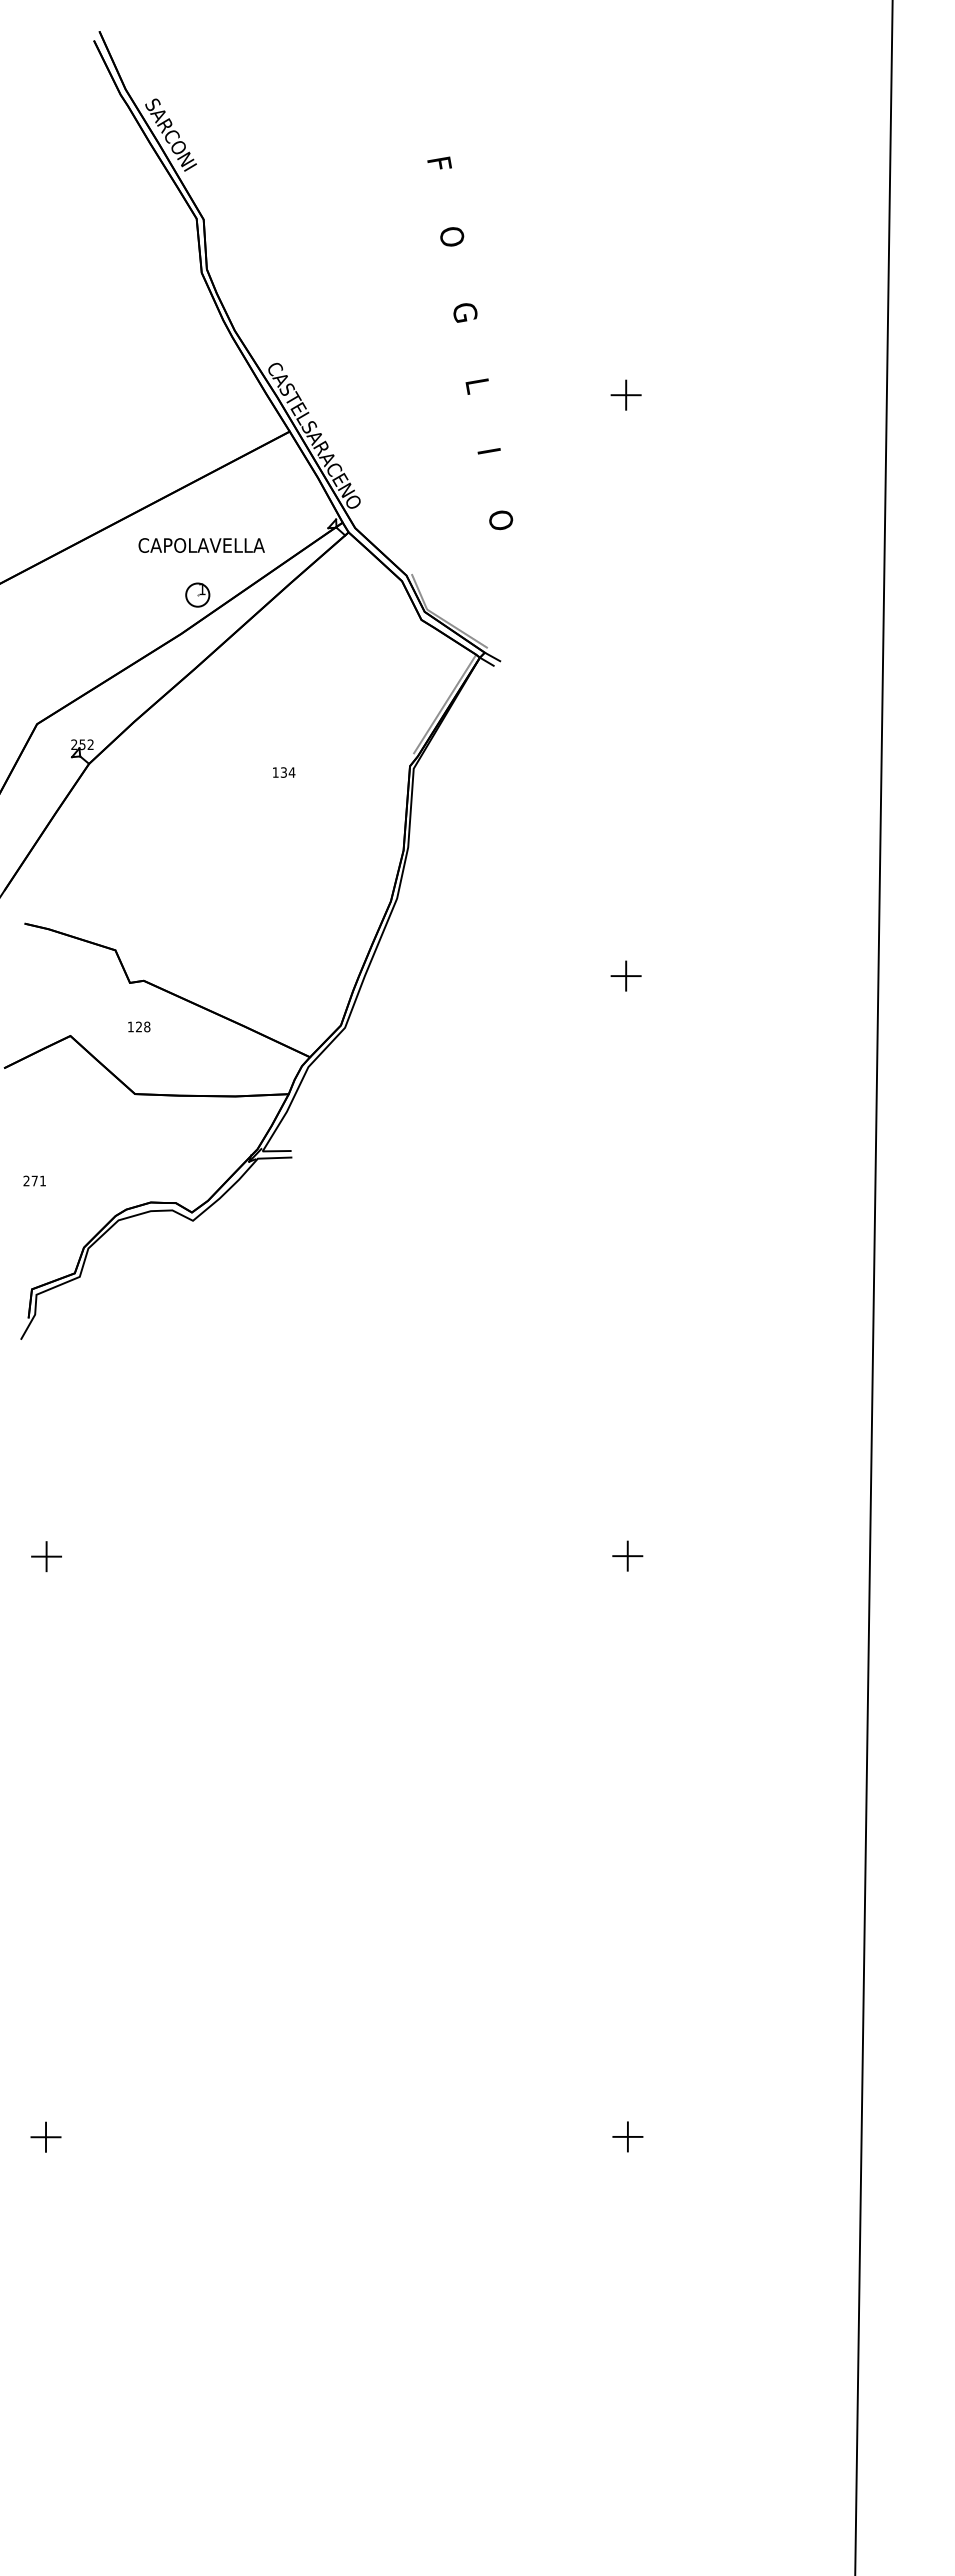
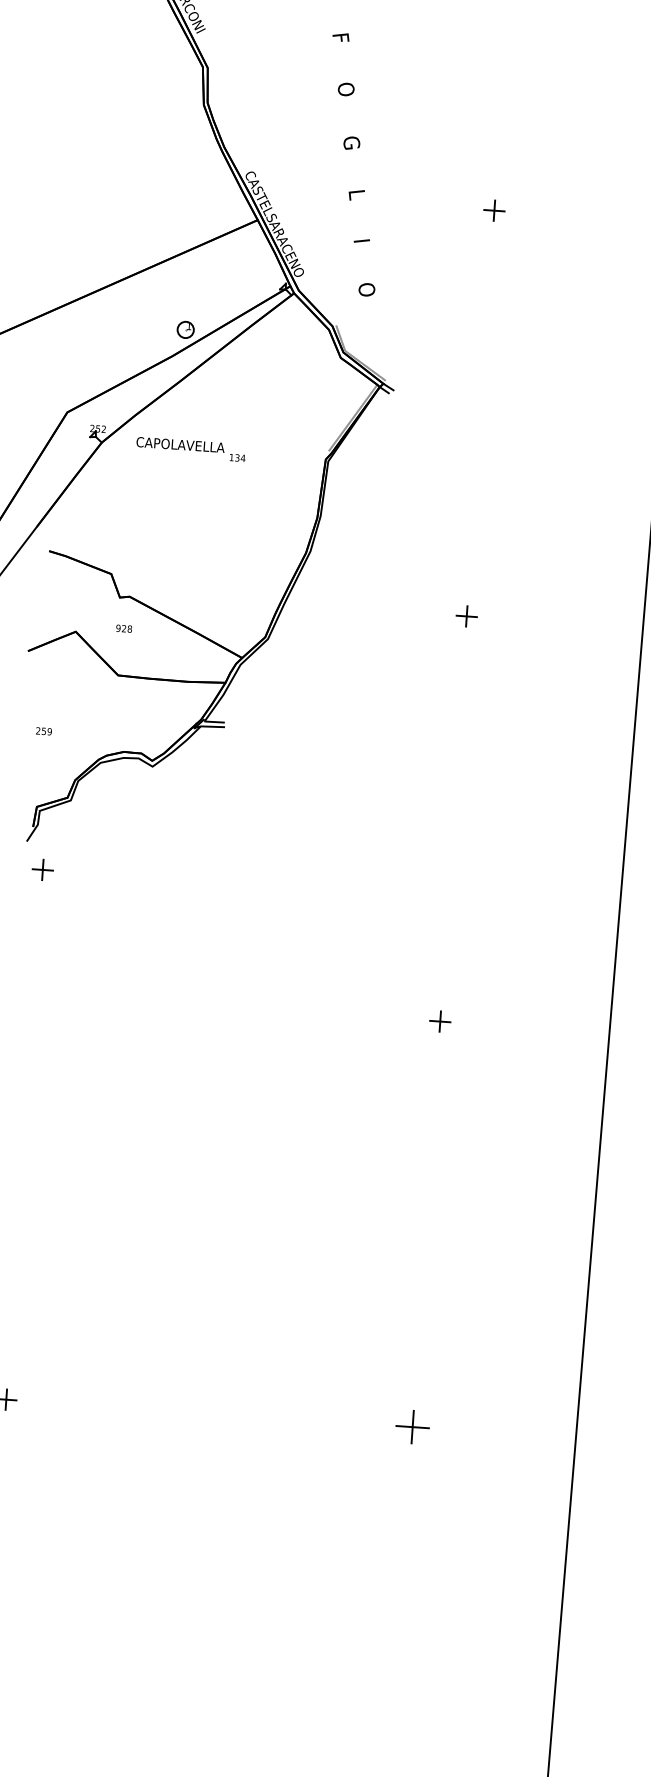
text: (470, 343) -> (353, 164), moved
text: (201, 545) -> (180, 444), moved
text: (130, 1026) -> (118, 628), 128 -> 928
text: (38, 1180) -> (46, 731), 271 -> 259
part: (46, 1556) -> (42, 869), moved
part: (627, 2136) -> (412, 1426), size x1.6

